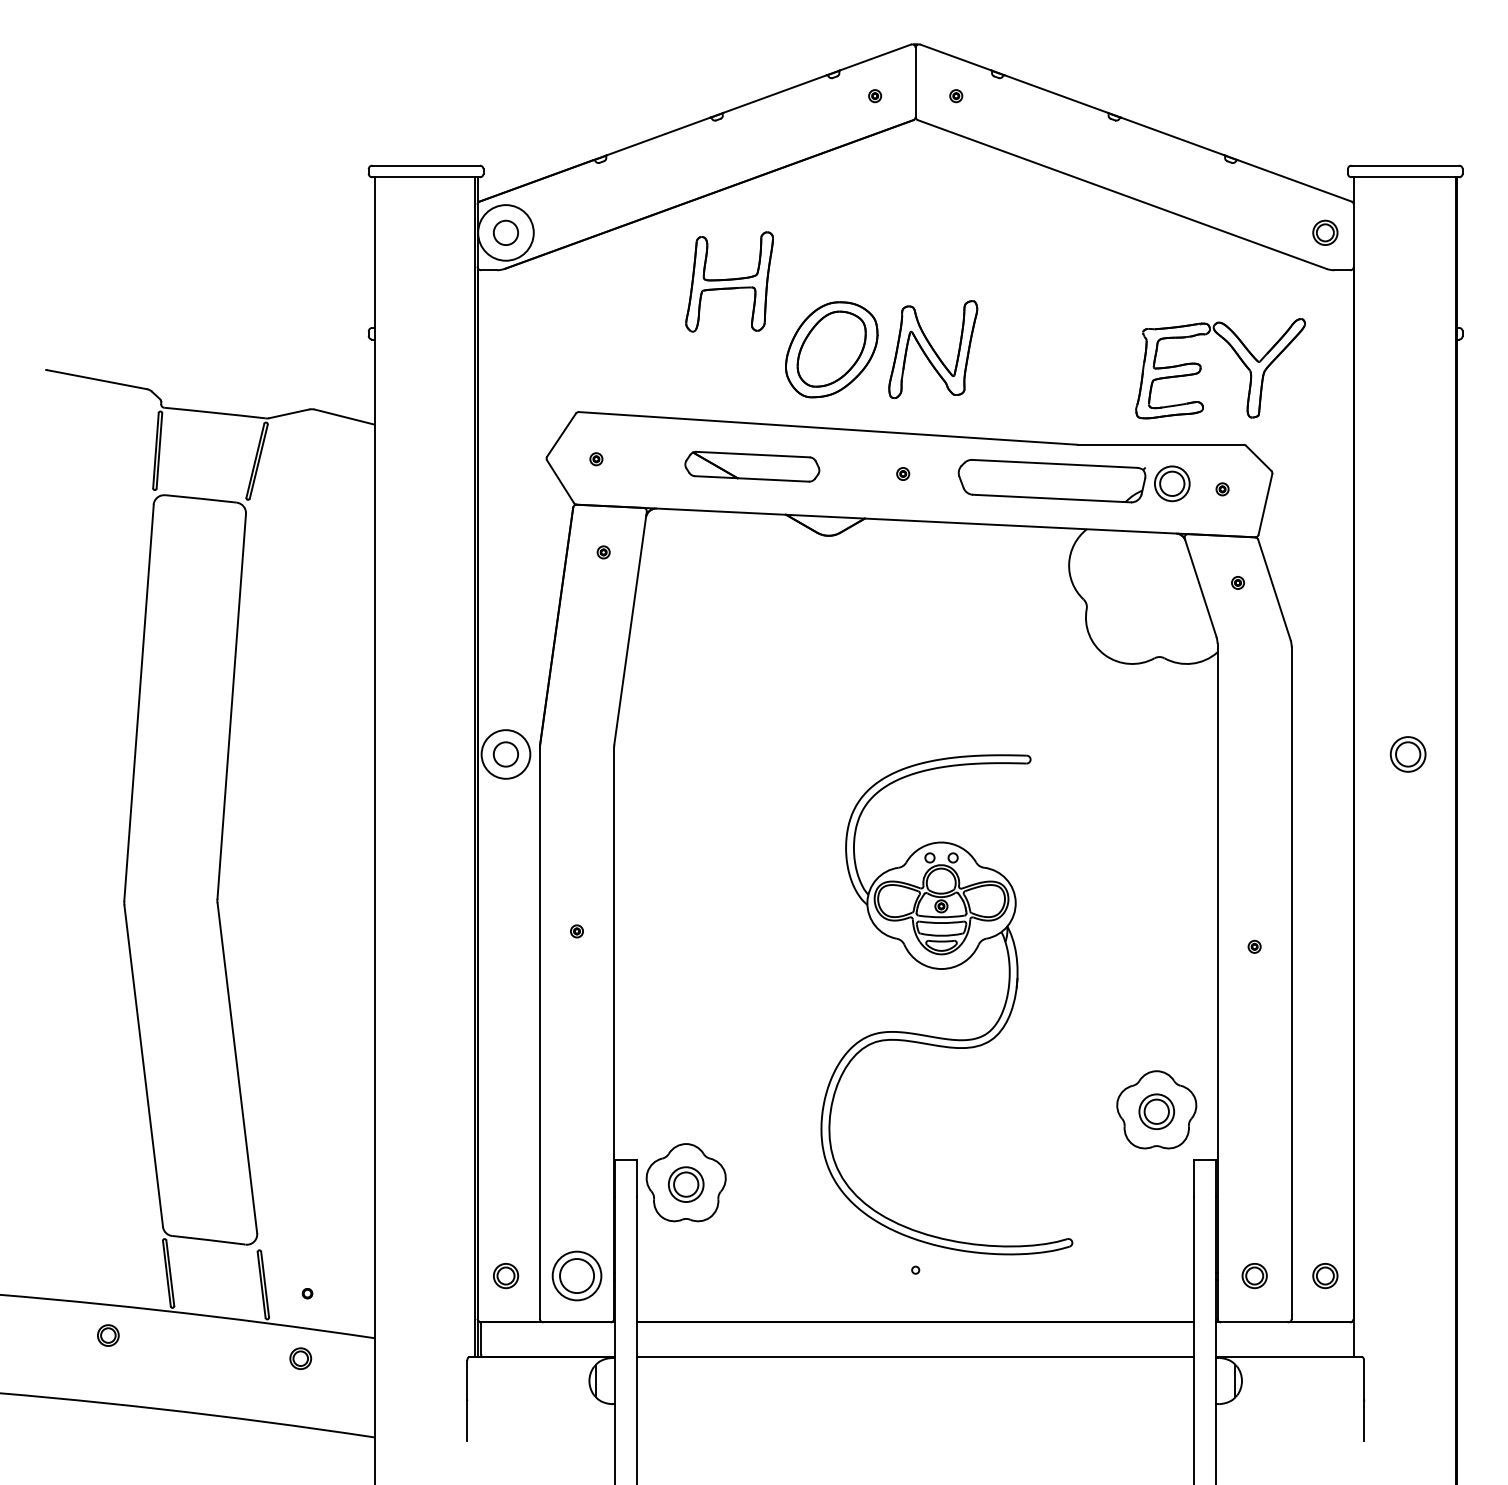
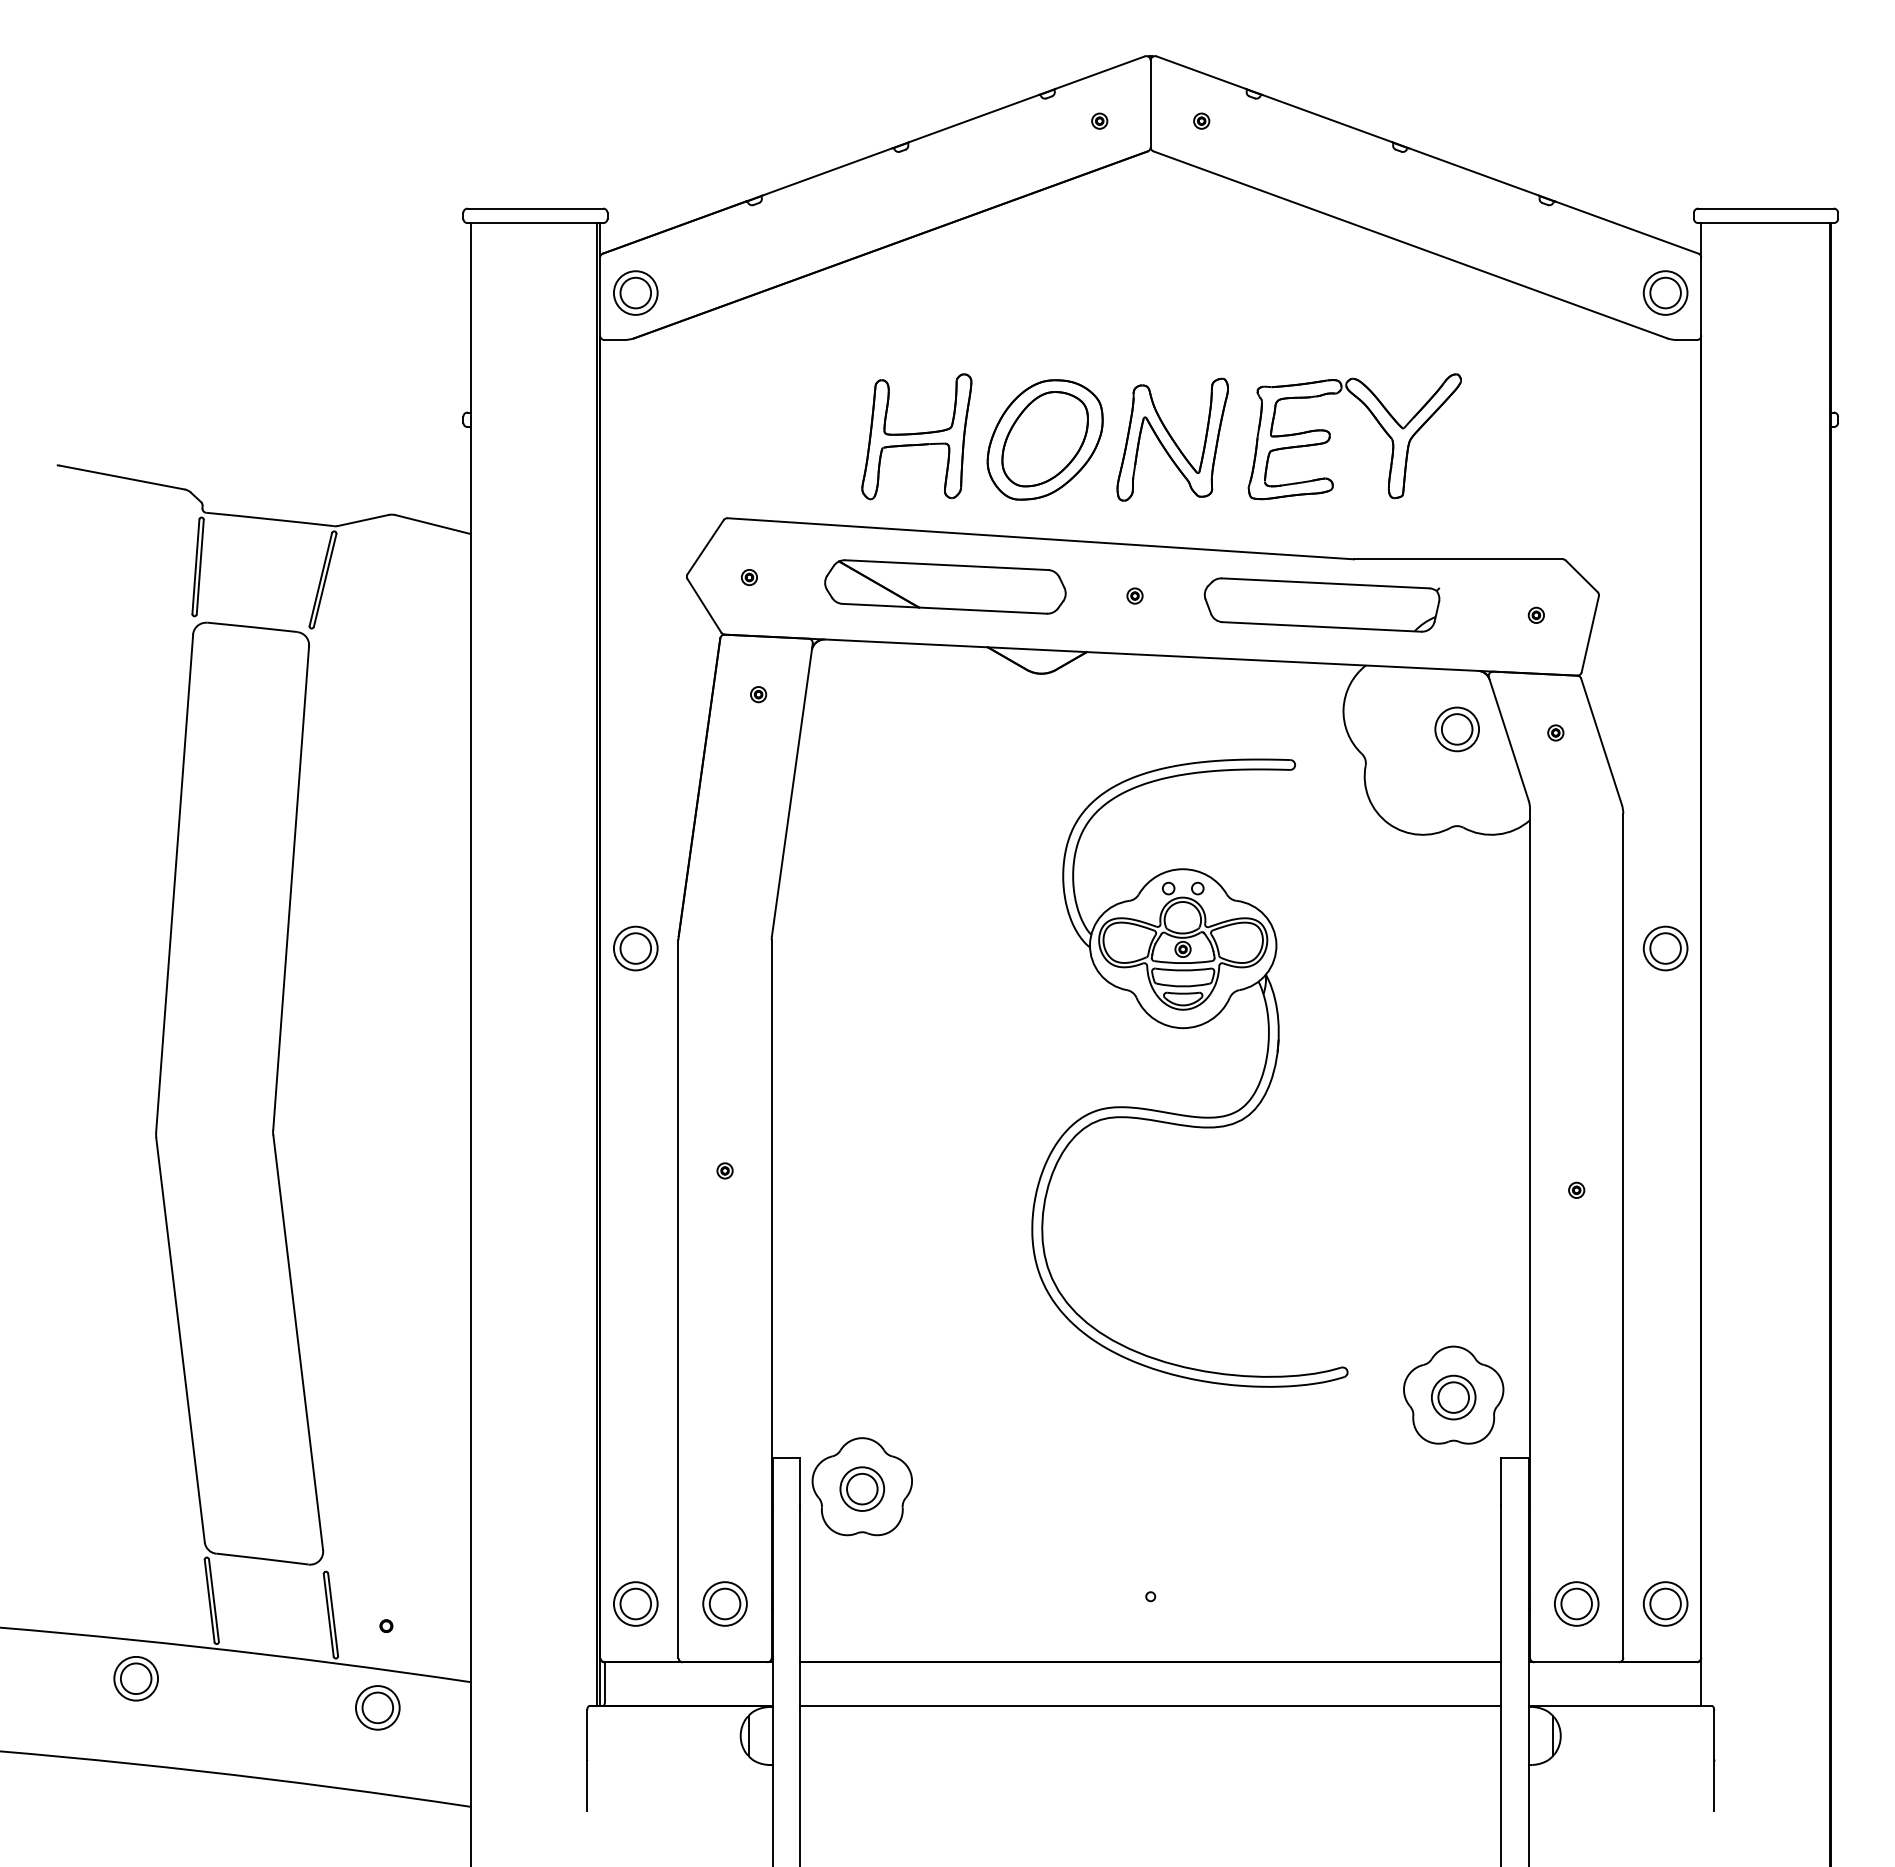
circle: (505, 232) -> (635, 292), size x0.62
part: (1325, 232) -> (1665, 292), size x1.43
part: (729, 281) -> (916, 436), moved
part: (1201, 368) -> (1330, 436), moved
part: (752, 466) -> (945, 586), size x1.43
part: (1171, 483) -> (1456, 729), moved
circle: (505, 754) -> (635, 948), size x0.71
part: (1408, 754) -> (1665, 948), moved
part: (943, 1037) -> (1185, 1114), moved
part: (505, 1275) -> (635, 1603), size x1.43
part: (576, 1275) -> (724, 1603), size x0.71
part: (1254, 1275) -> (1576, 1603), size x1.43
part: (1325, 1275) -> (1665, 1603), size x1.43
part: (107, 1335) -> (135, 1678), size x1.67
part: (300, 1358) -> (377, 1707), size x1.67

